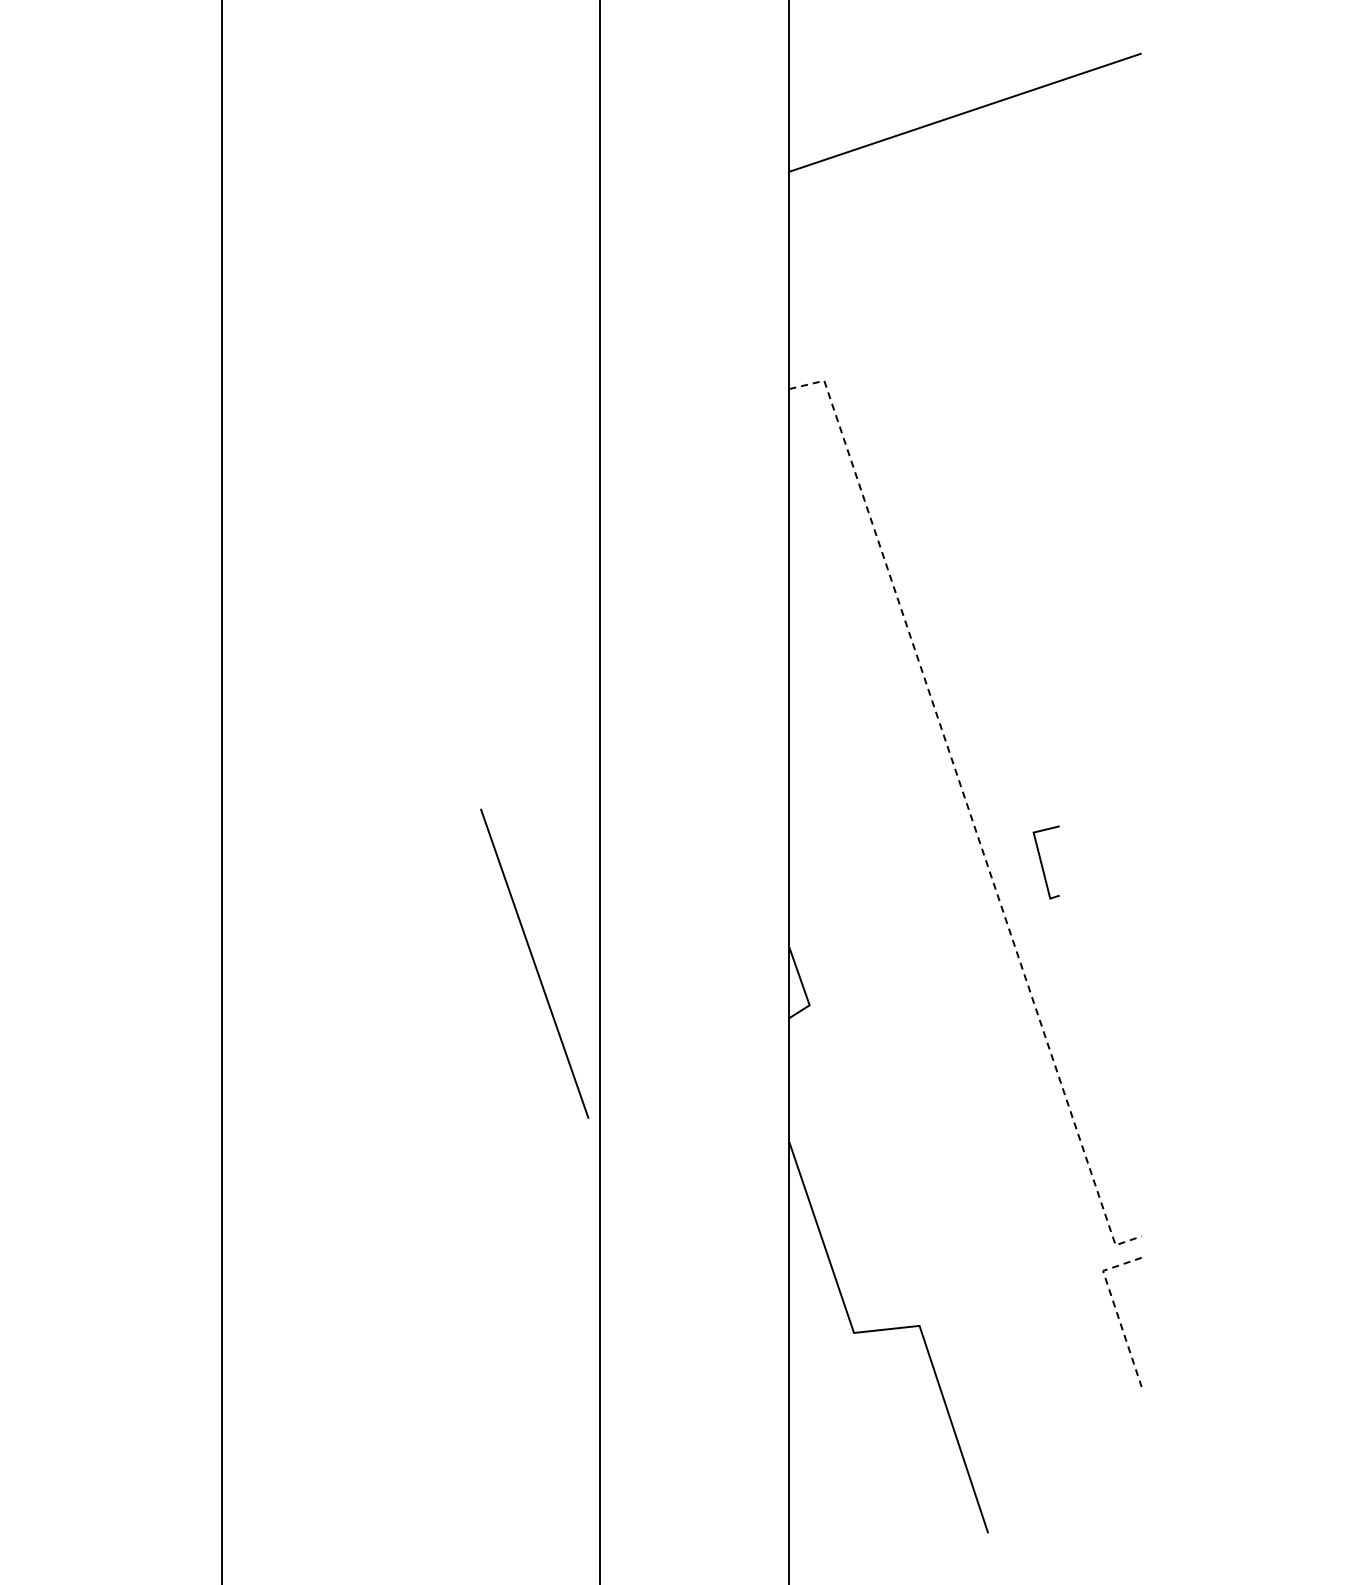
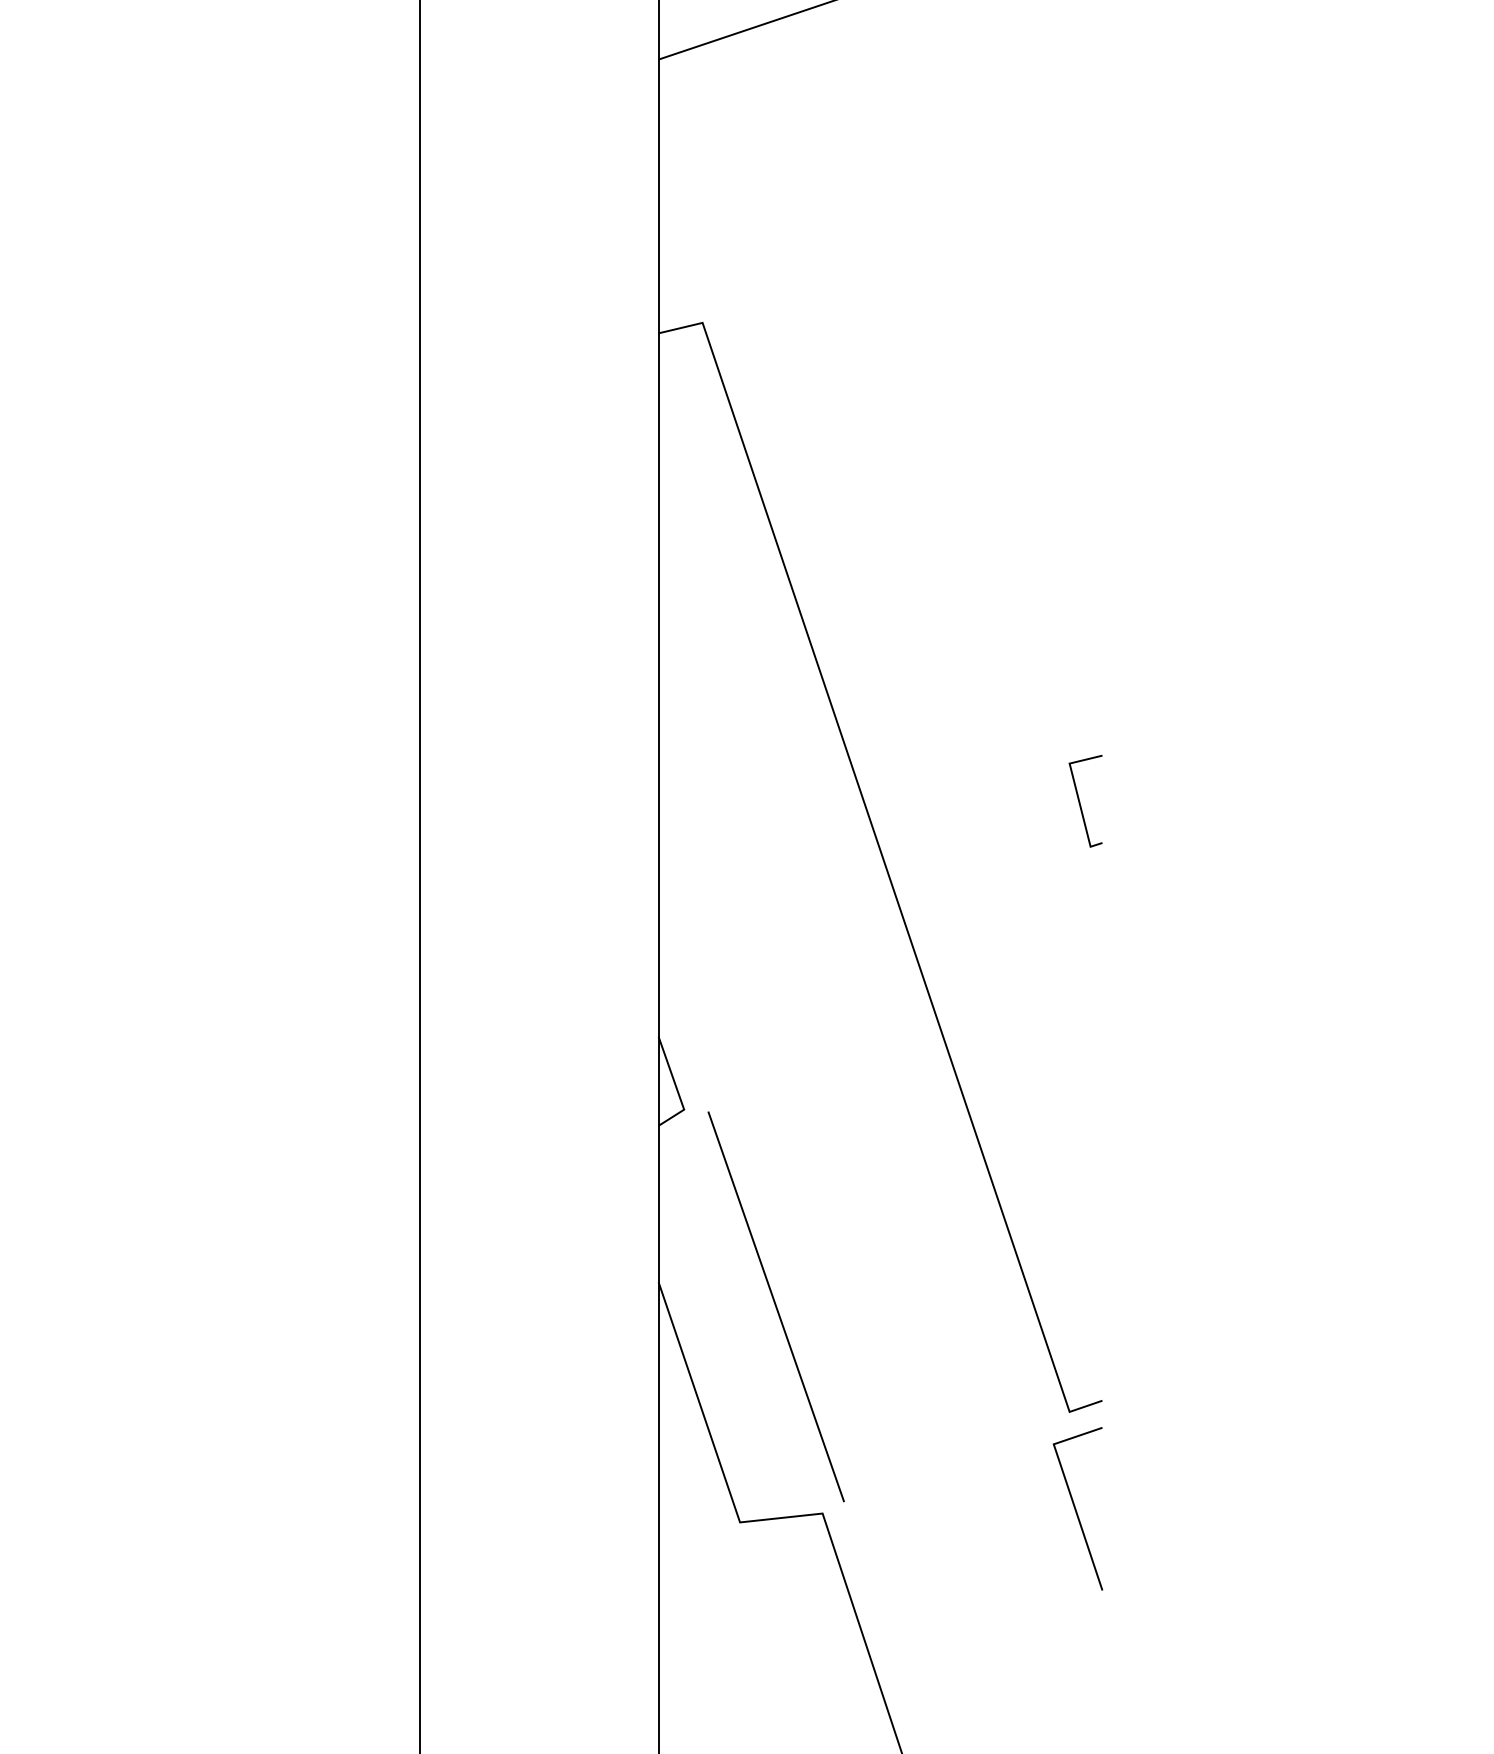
line: (968, 809) -> (884, 862), dashed -> solid
line: (1042, 862) -> (1080, 801), moved
line: (534, 963) -> (775, 1306), moved
line: (1115, 1309) -> (1069, 1492), dashed -> solid

